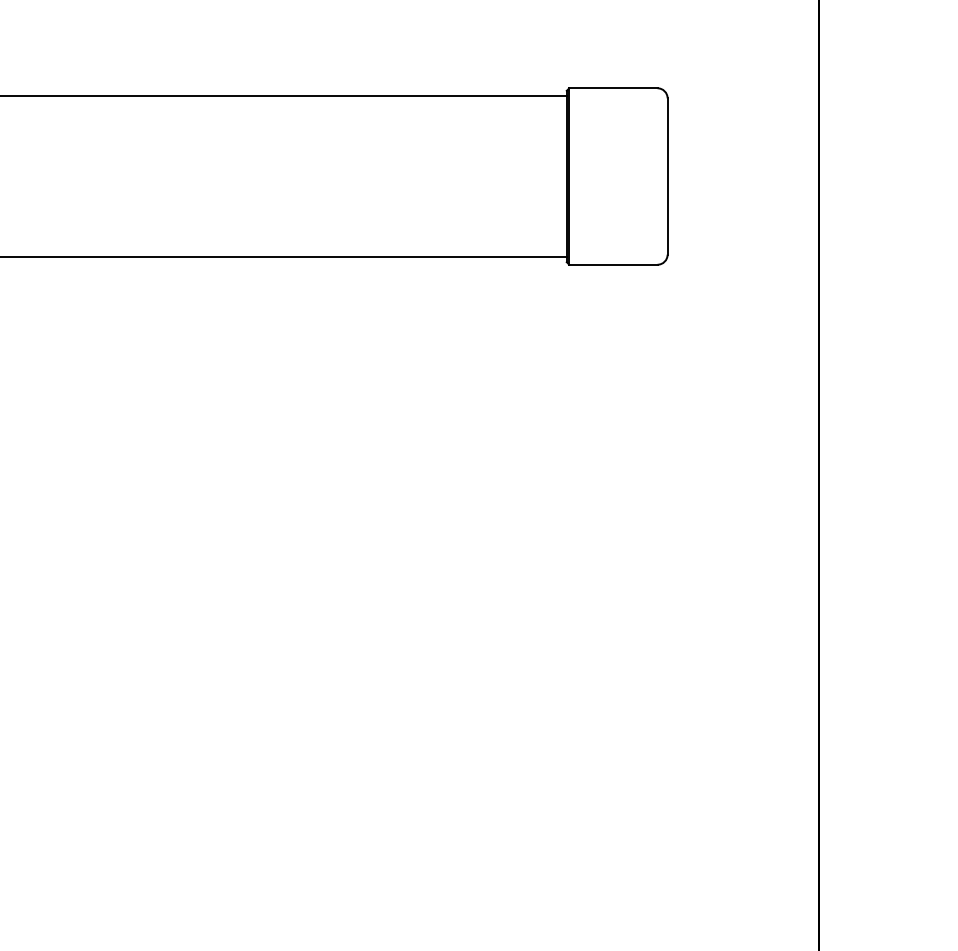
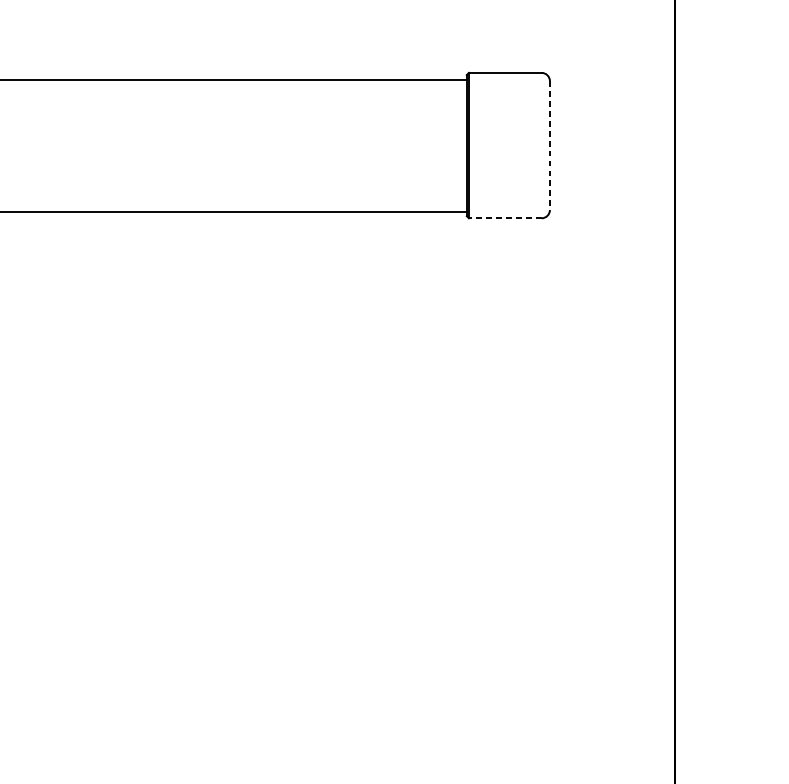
line: (667, 177) -> (549, 146), solid -> dashed
line: (612, 264) -> (504, 218), solid -> dashed

